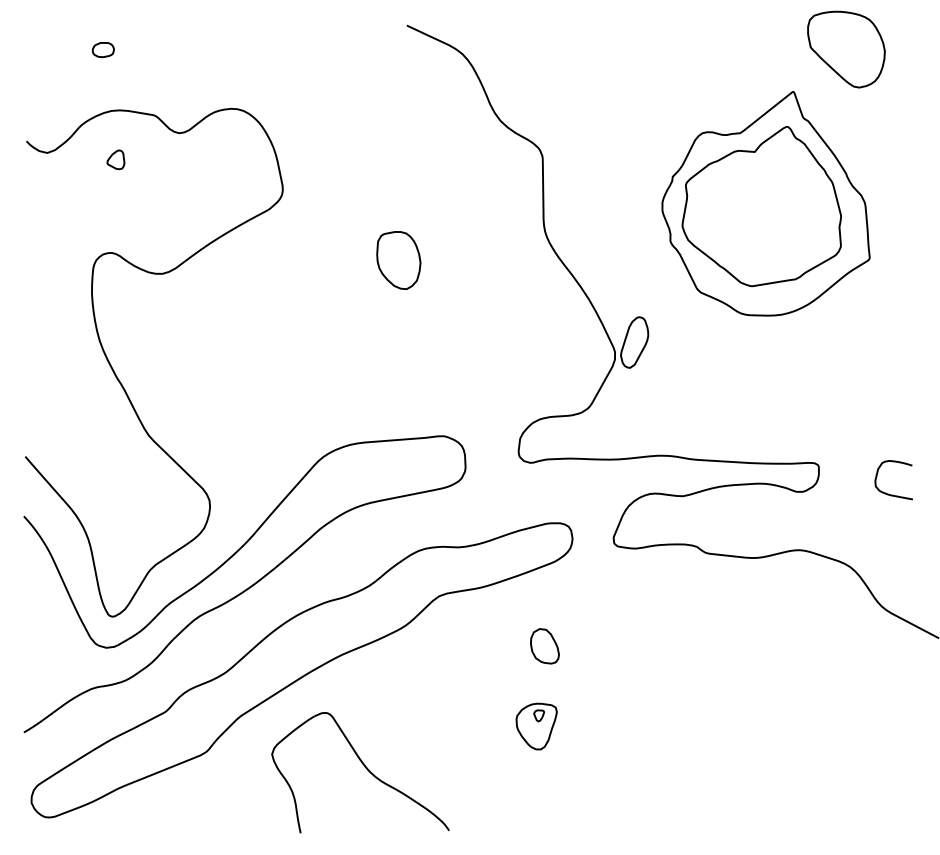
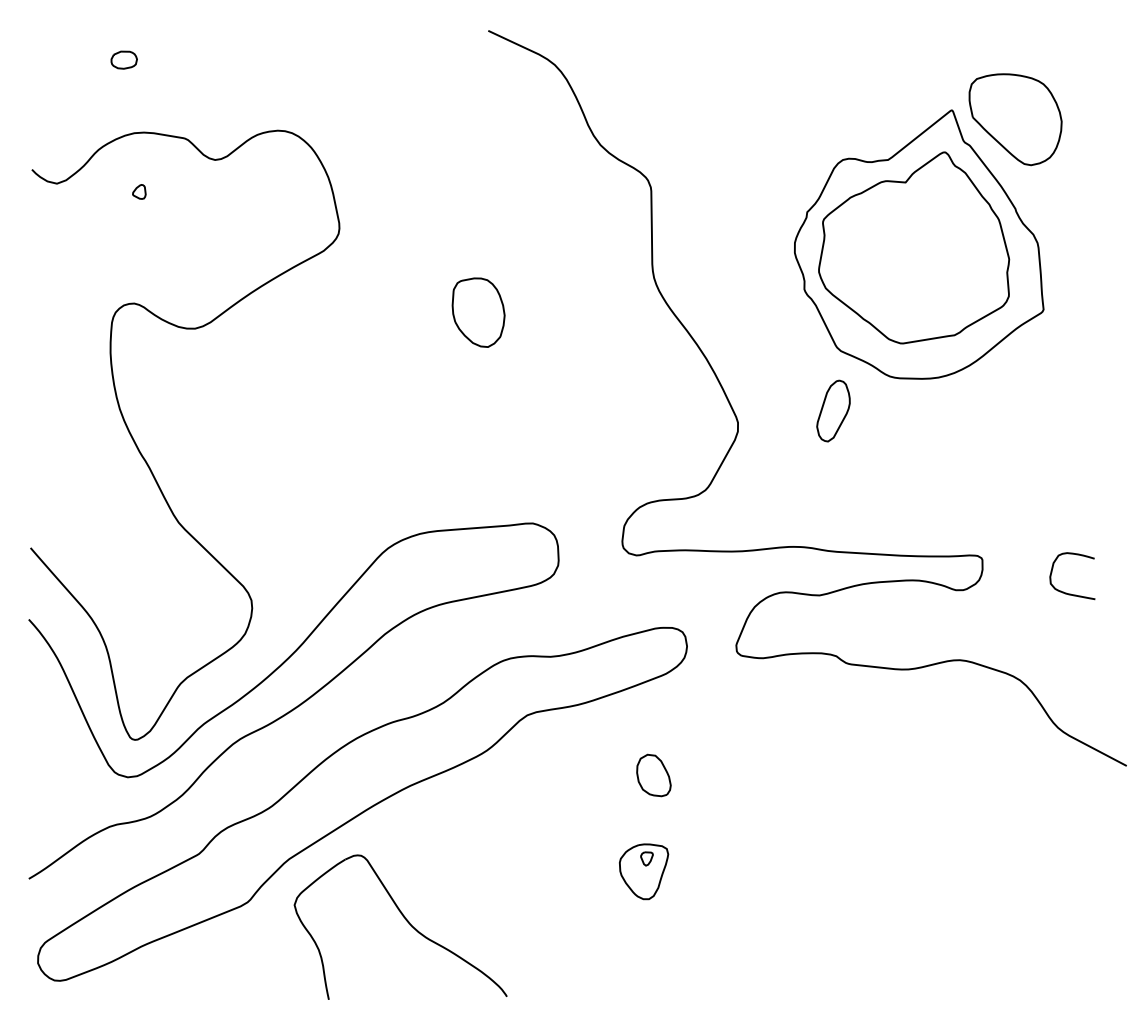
part: (846, 49) -> (1015, 119), moved
part: (116, 159) -> (139, 191), size x0.62
part: (634, 342) -> (833, 410), moved
part: (364, 767) -> (405, 920), moved

